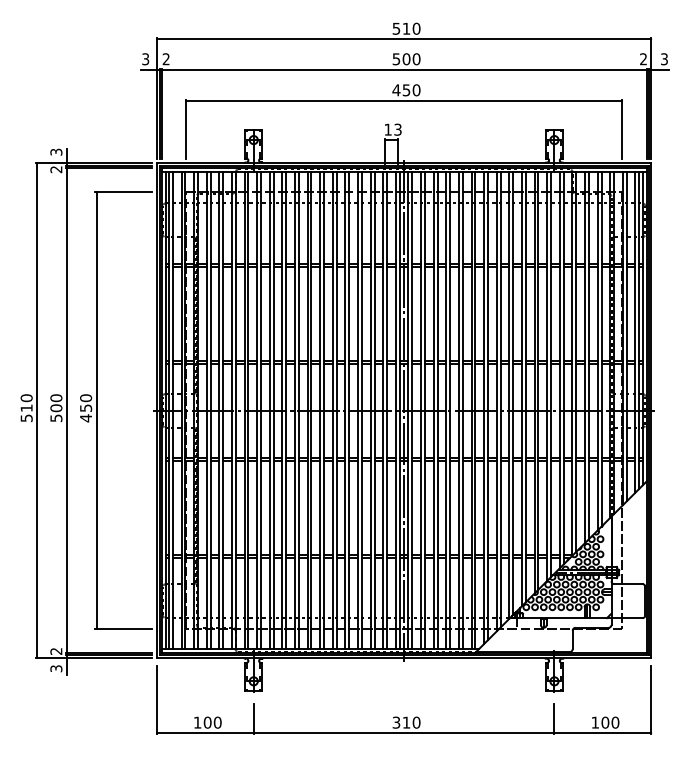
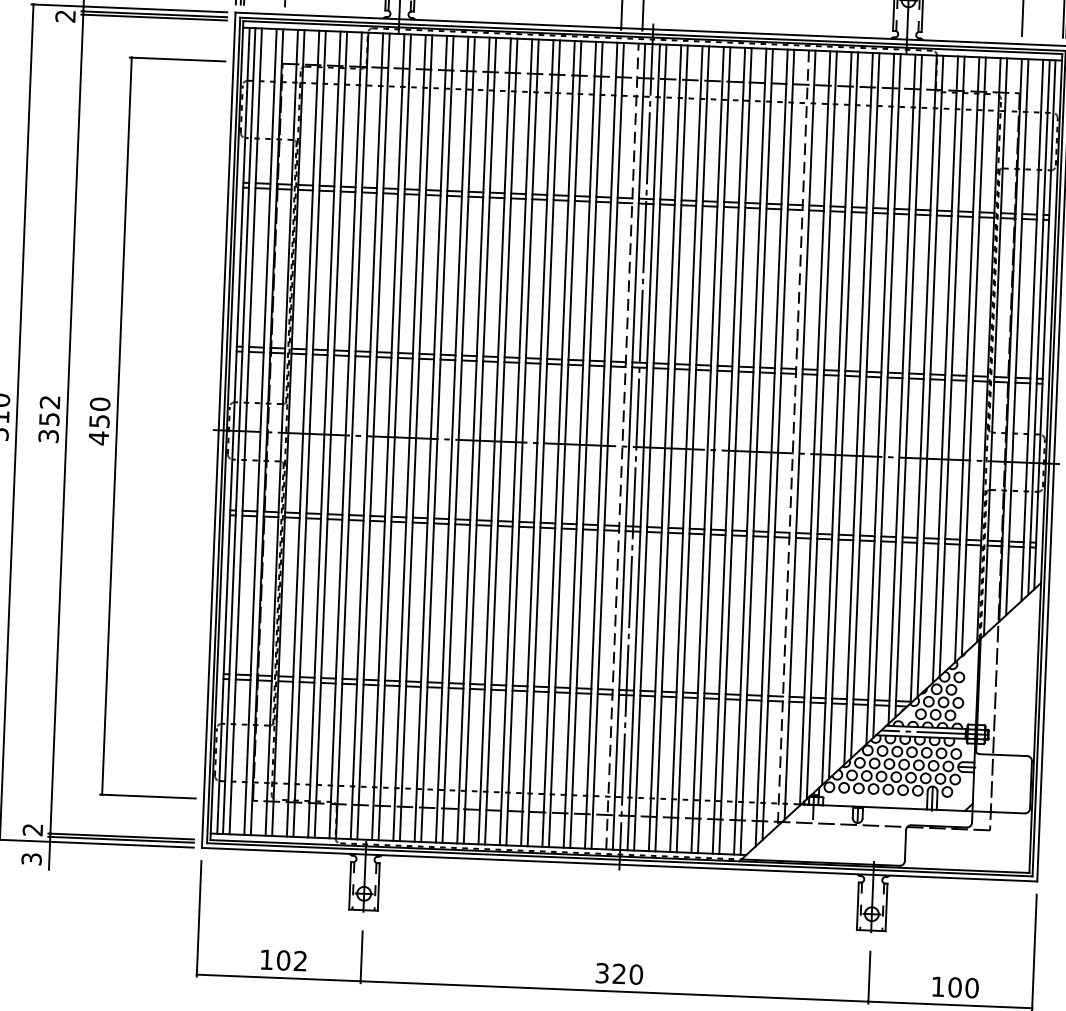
line: (496, 401) -> (793, 437), solid -> dashed
text: (56, 407) -> (49, 418), 500 -> 352
line: (395, 410) -> (621, 446), solid -> dashed
text: (217, 722) -> (300, 960), 100 -> 102
text: (405, 722) -> (617, 973), 310 -> 320

